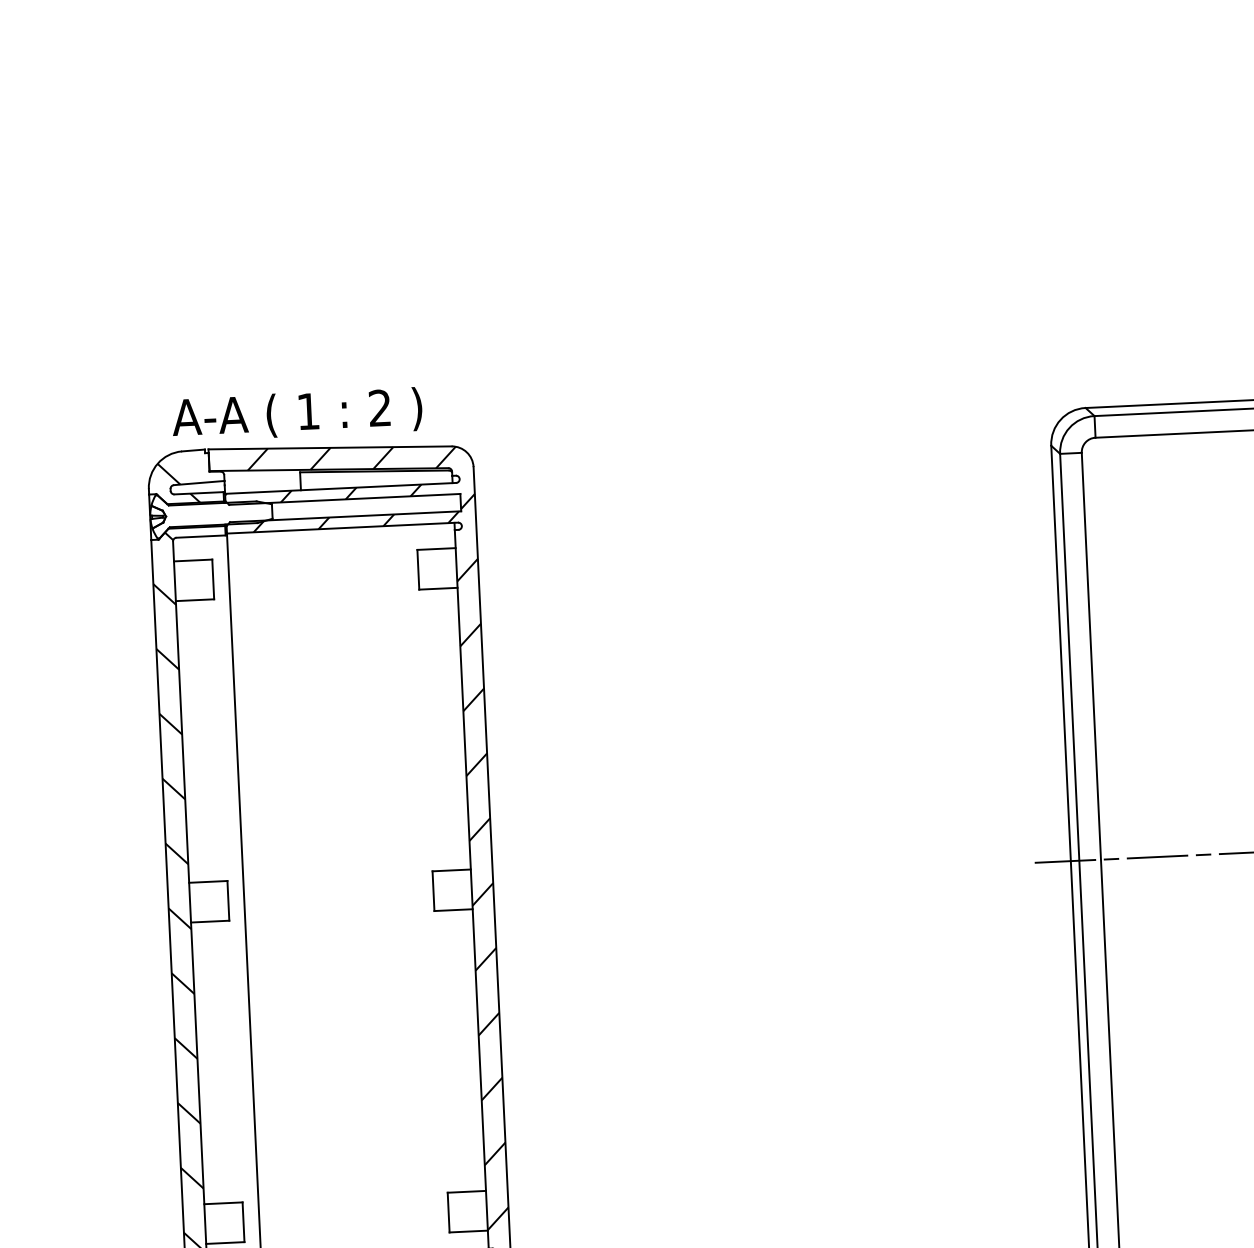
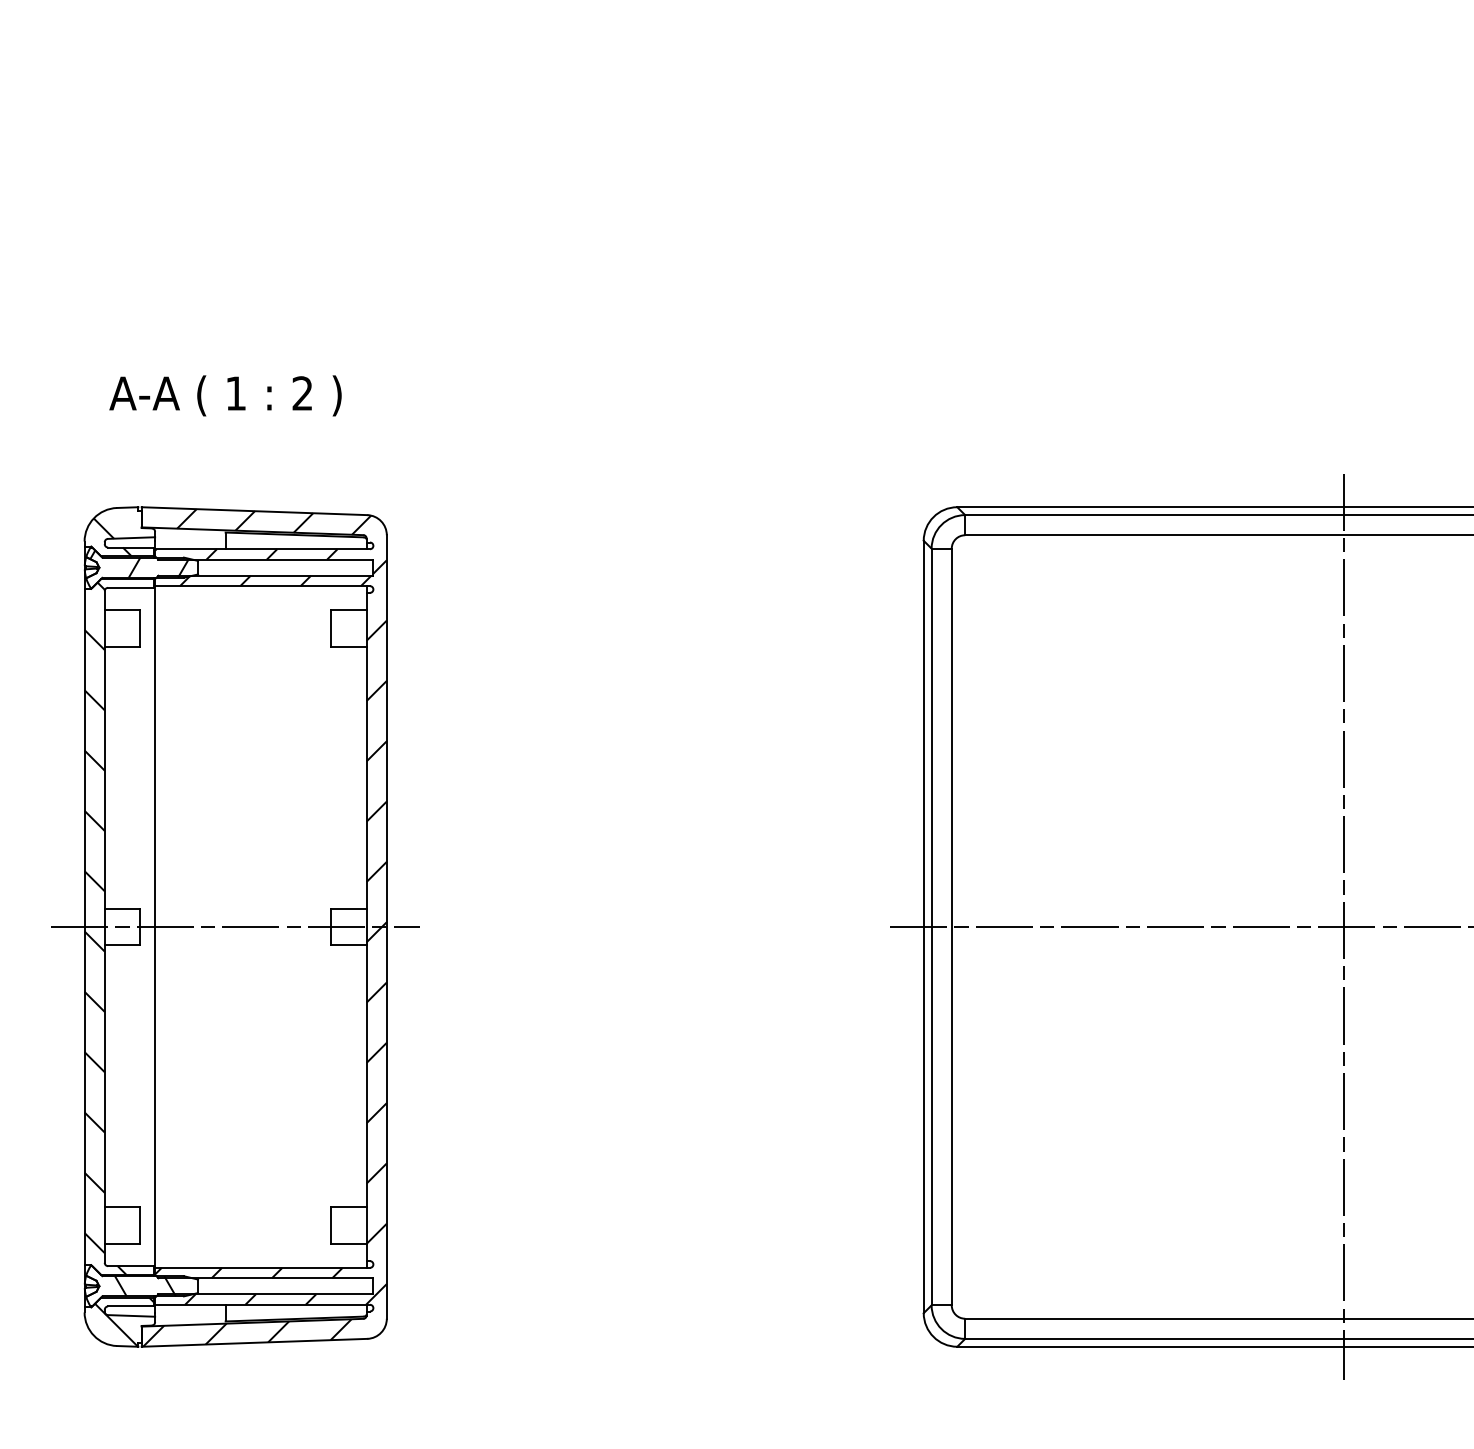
text: (297, 414) -> (225, 395), moved
hatch: (209, 509) -> (139, 563), added
line: (330, 896) -> (235, 927), added

